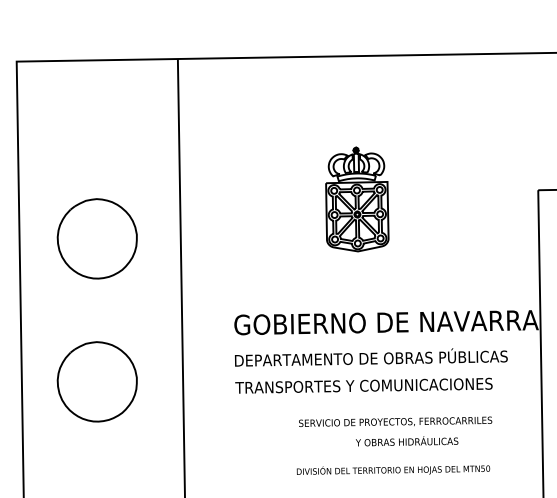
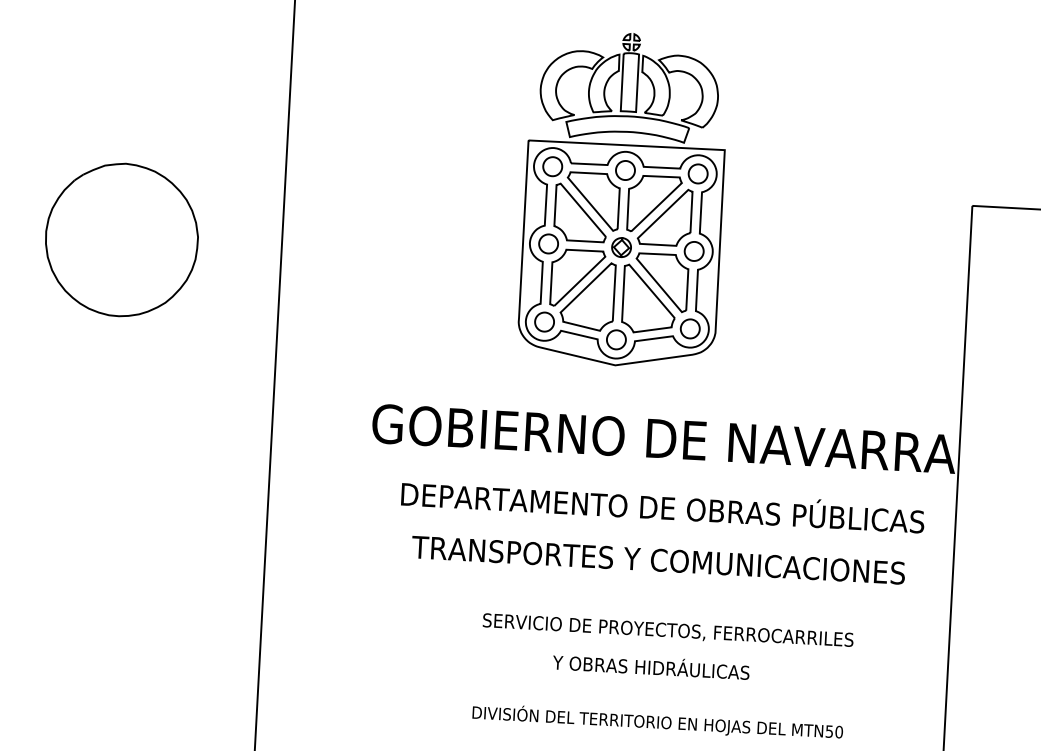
part: (357, 199) -> (625, 199), size x1.67
text: (371, 357) -> (663, 506), moved
part: (96, 381) -> (101, 512), removed
text: (363, 385) -> (657, 559), moved
text: (407, 441) -> (652, 666), moved

